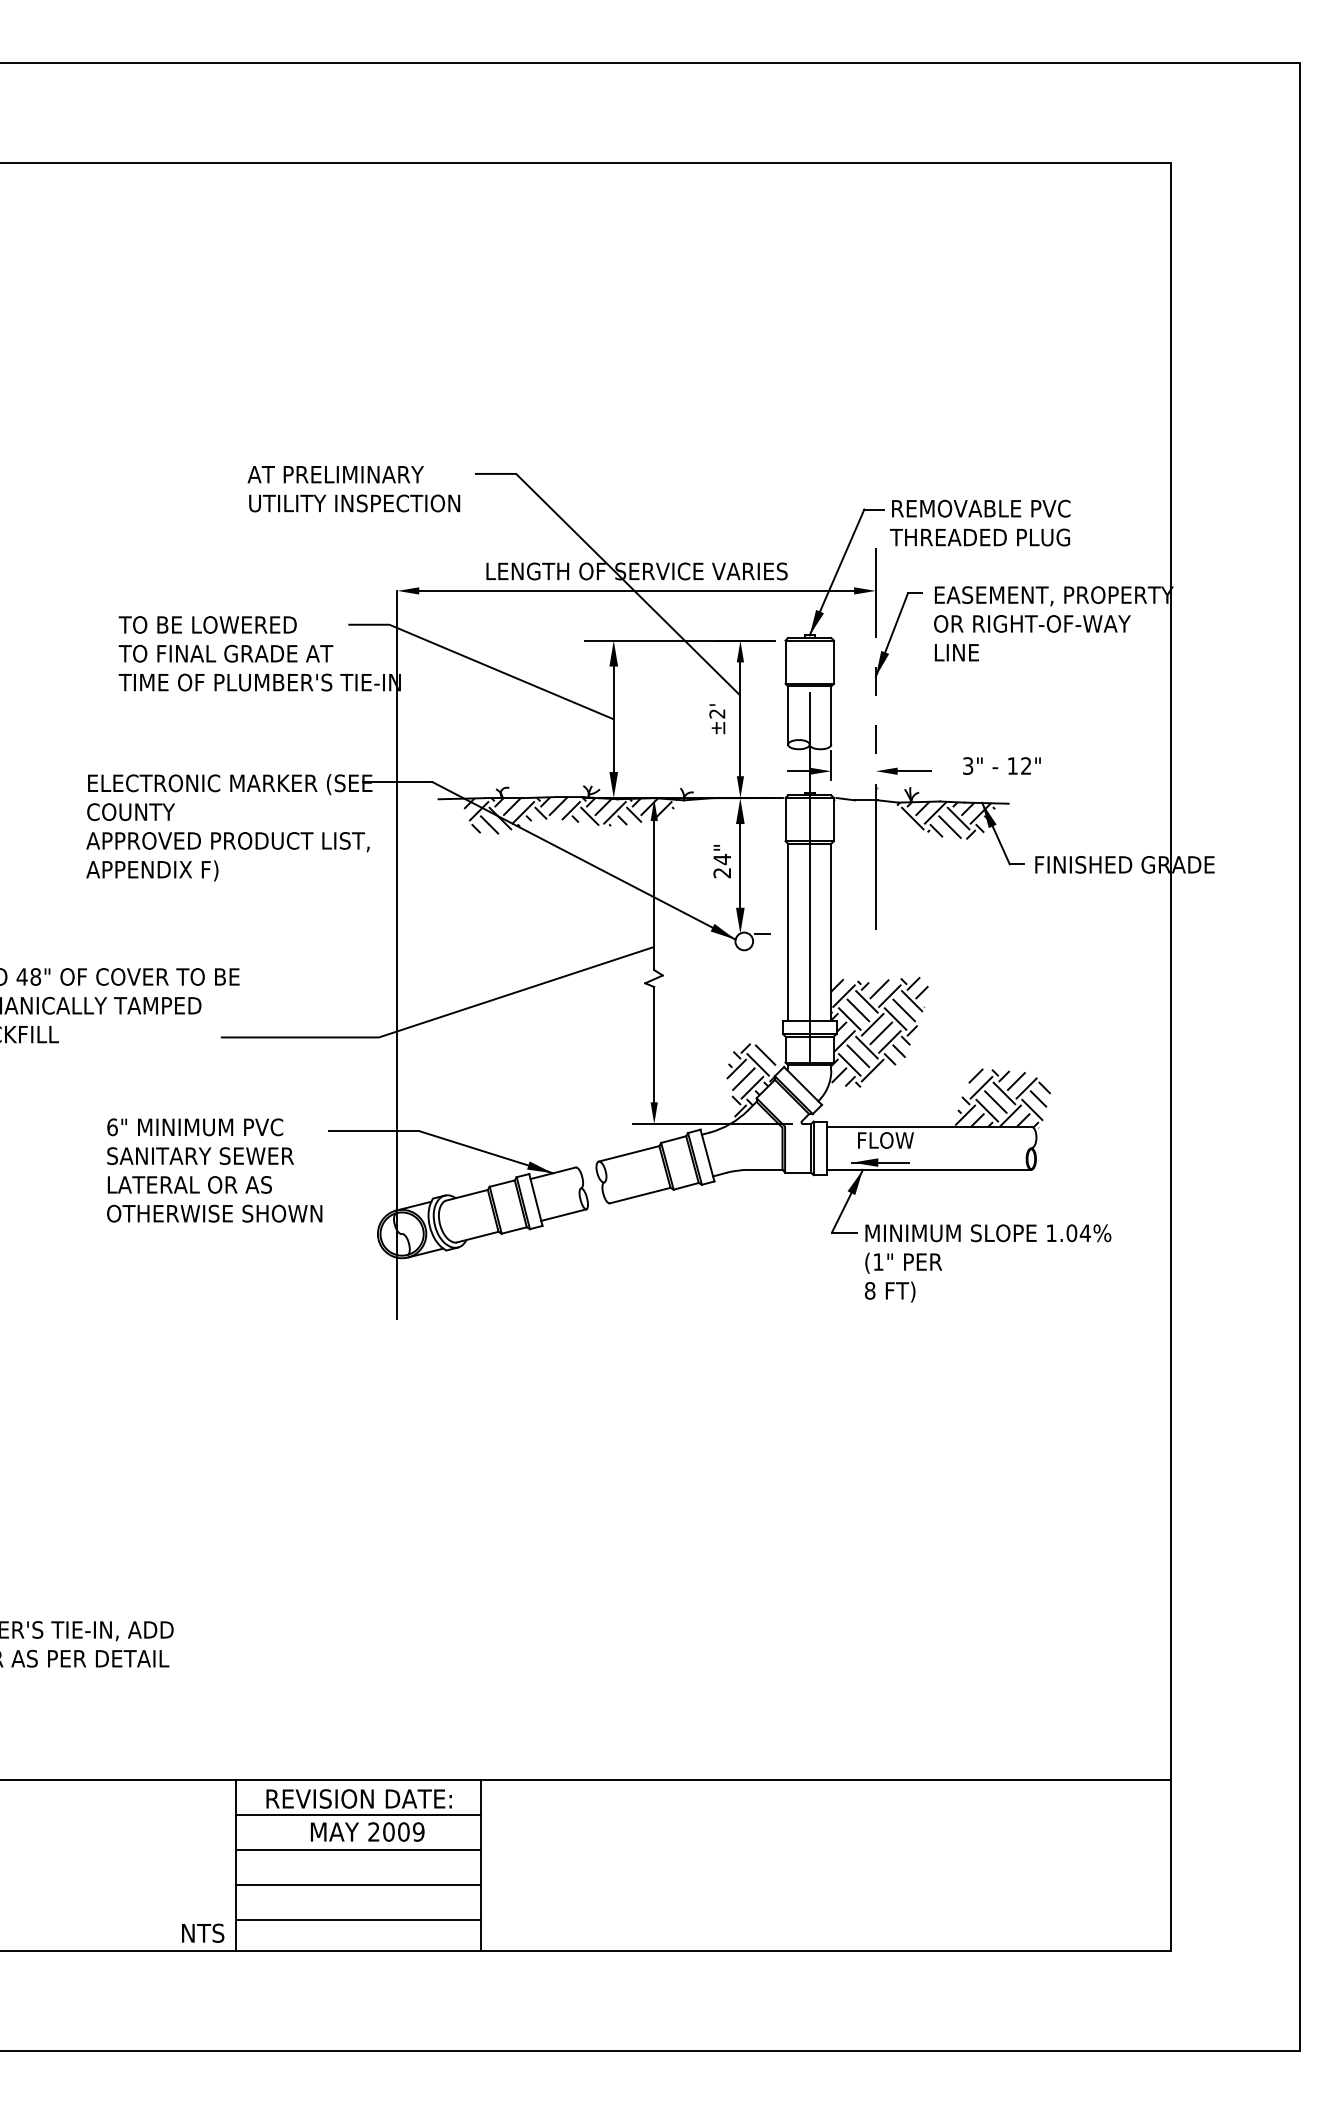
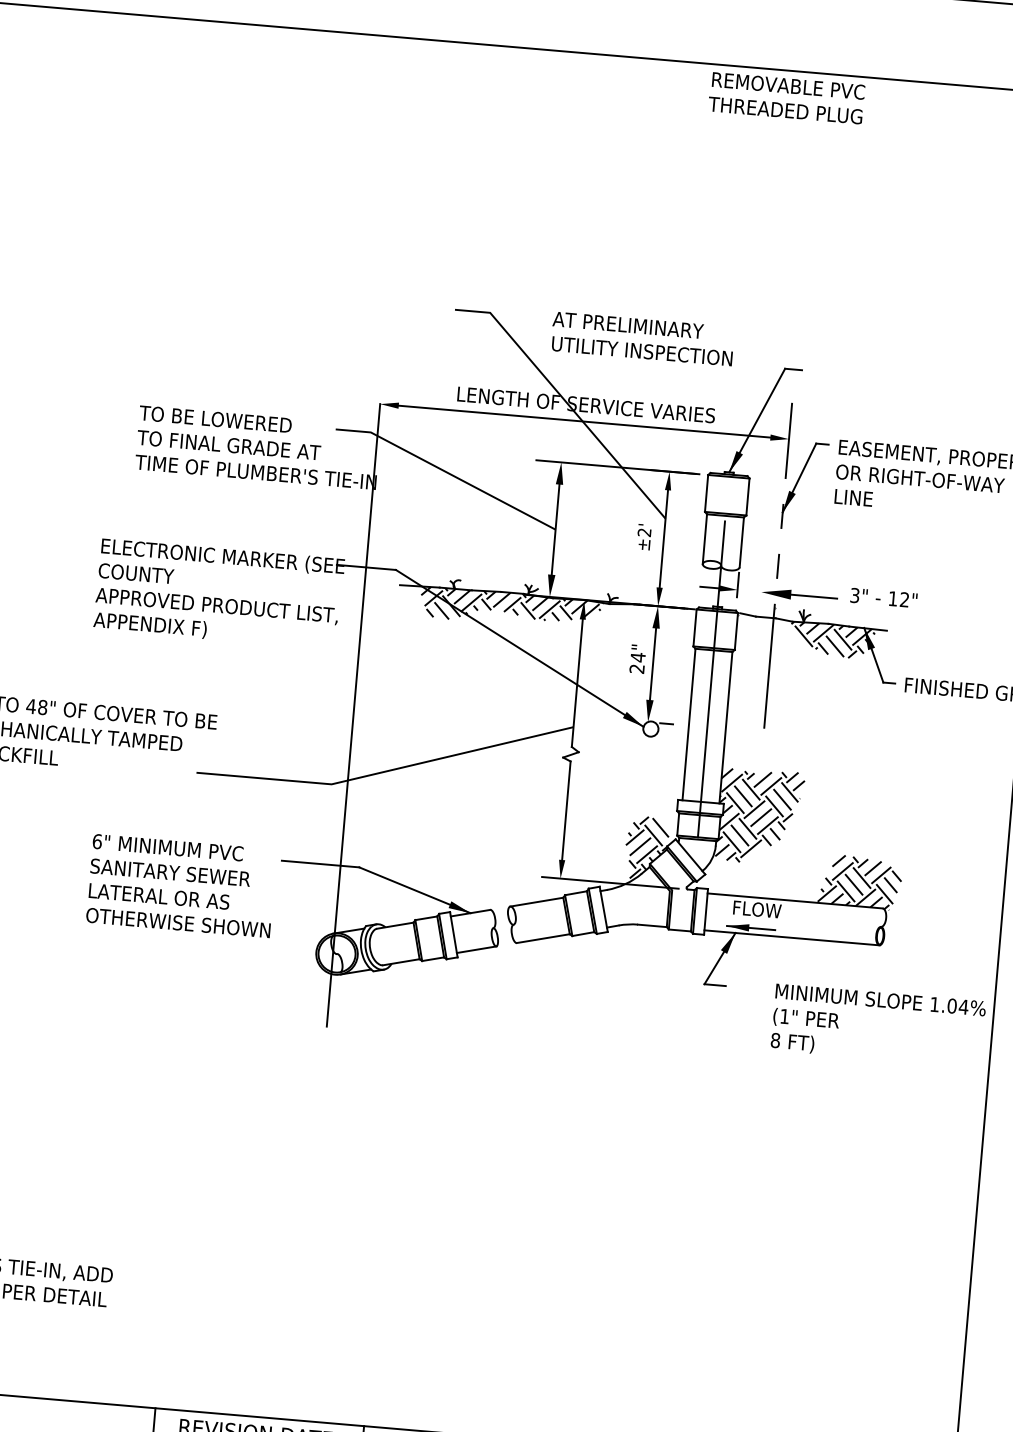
text: (353, 489) -> (642, 339), moved
text: (980, 522) -> (786, 97), moved
part: (903, 770) -> (799, 594), size x1.6
text: (988, 1263) -> (878, 1025), moved

